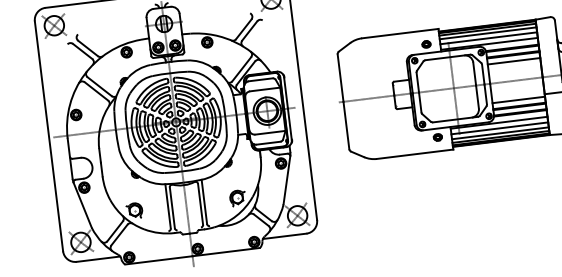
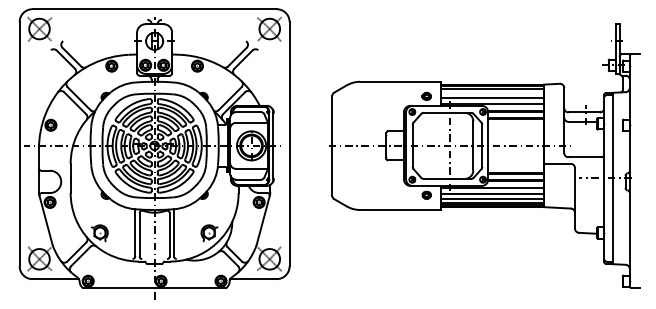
line: (487, 33) -> (492, 92), removed
line: (514, 61) -> (516, 125), removed
line: (519, 99) -> (516, 166), removed

